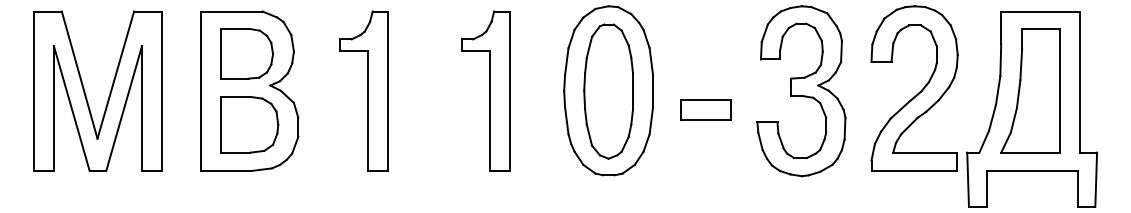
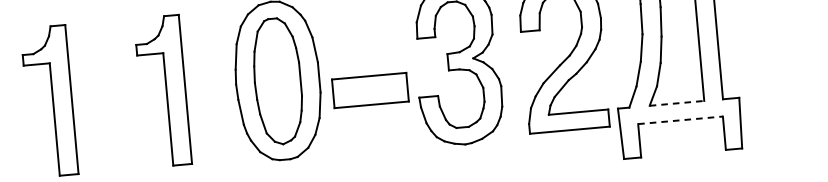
part: (705, 109) -> (369, 90), size x1.6
line: (1030, 152) -> (677, 103), solid -> dashed
line: (1033, 171) -> (681, 120), solid -> dashed

